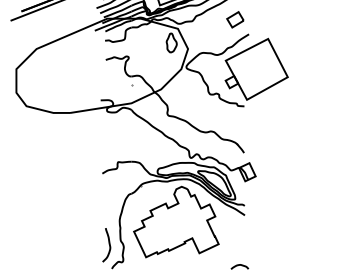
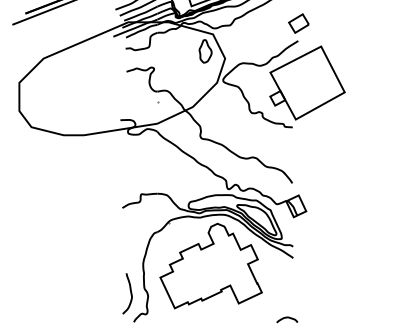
part: (235, 19) -> (298, 23), moved

